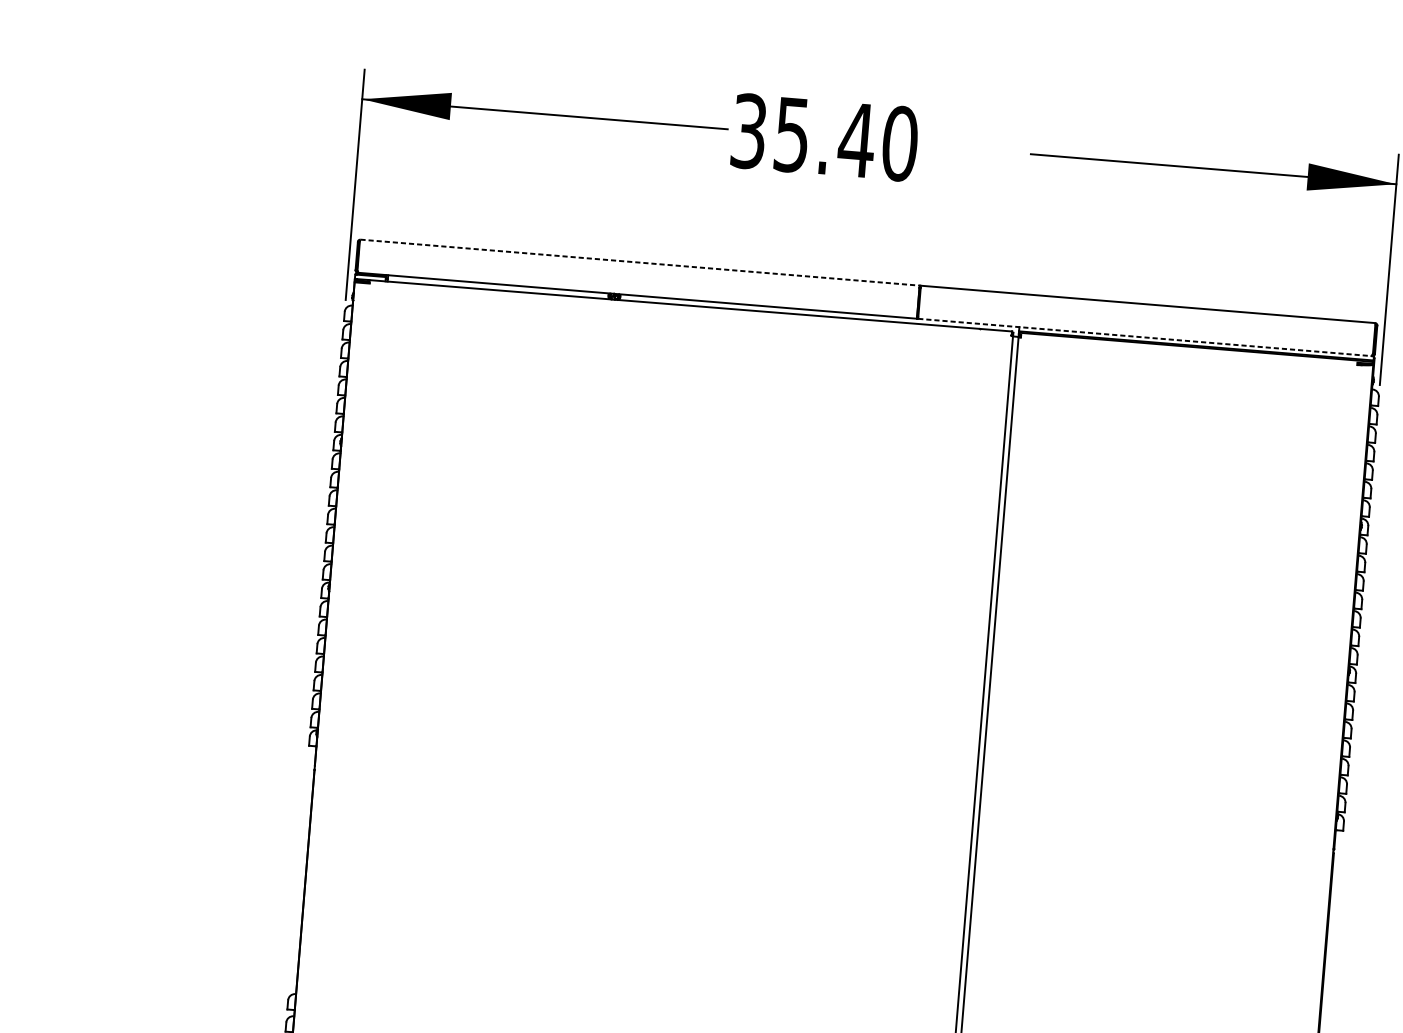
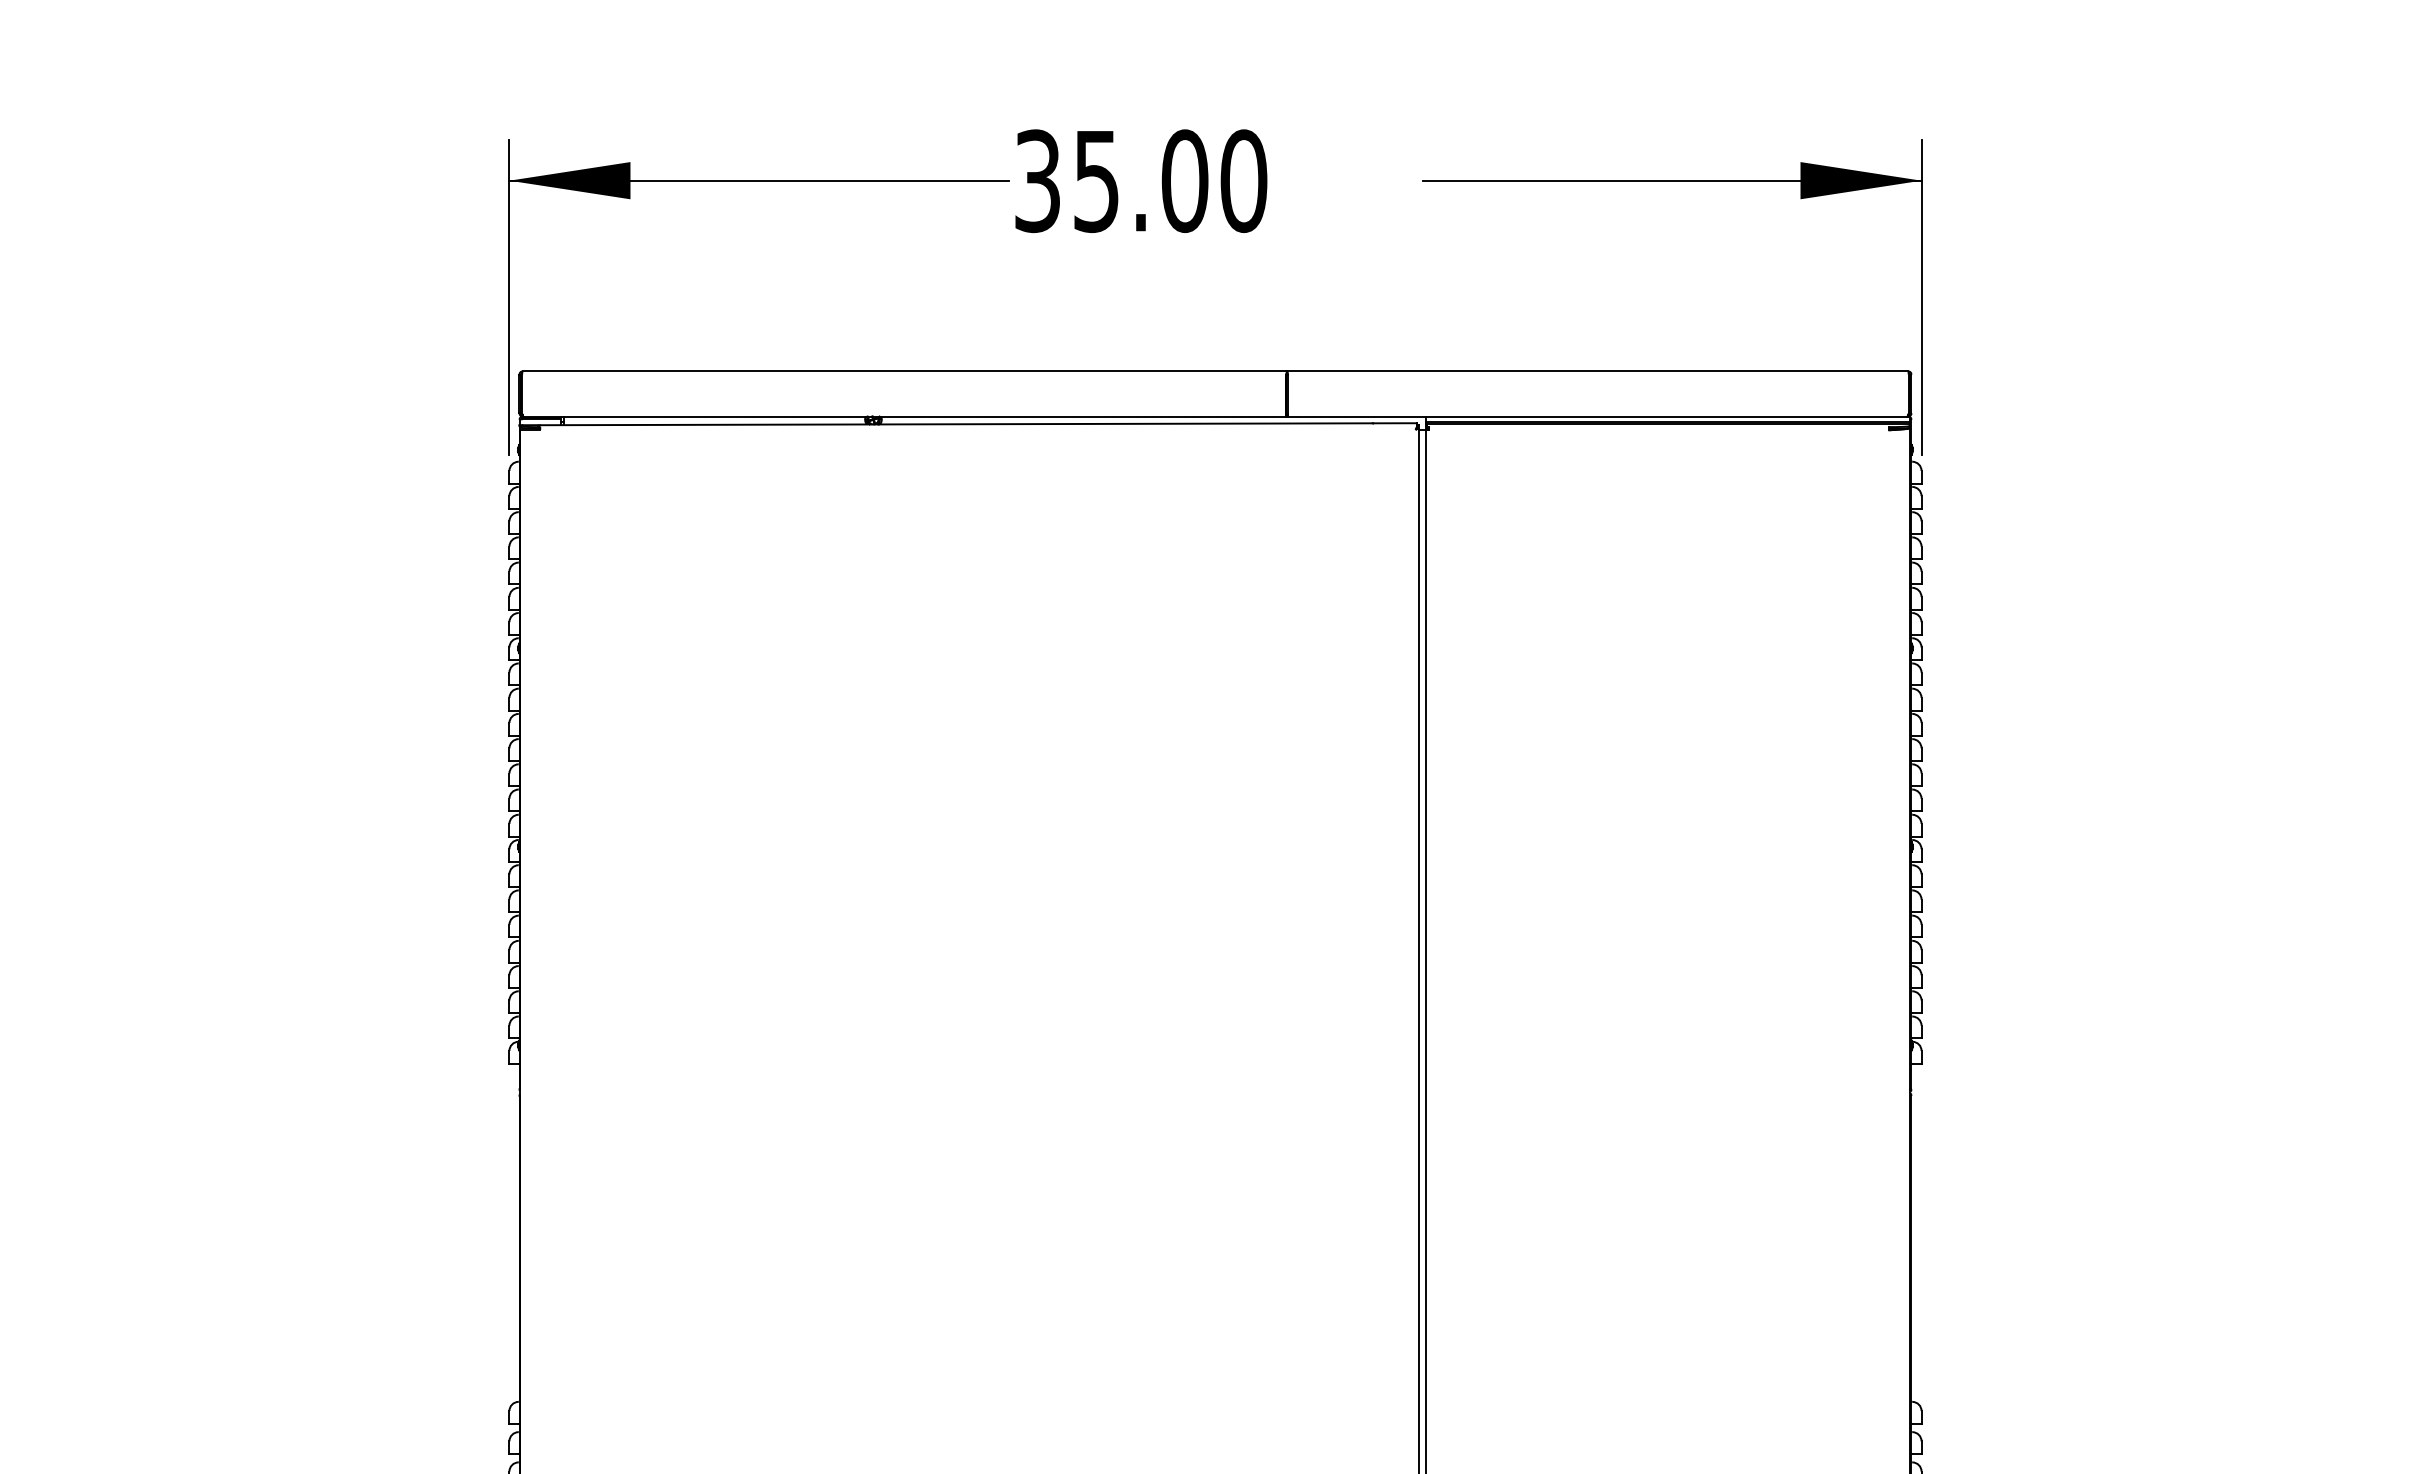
text: (856, 140) -> (1184, 181), 35.40 -> 35.00
line: (640, 262) -> (905, 371), dashed -> solid
line: (1144, 337) -> (1597, 416), dashed -> solid

